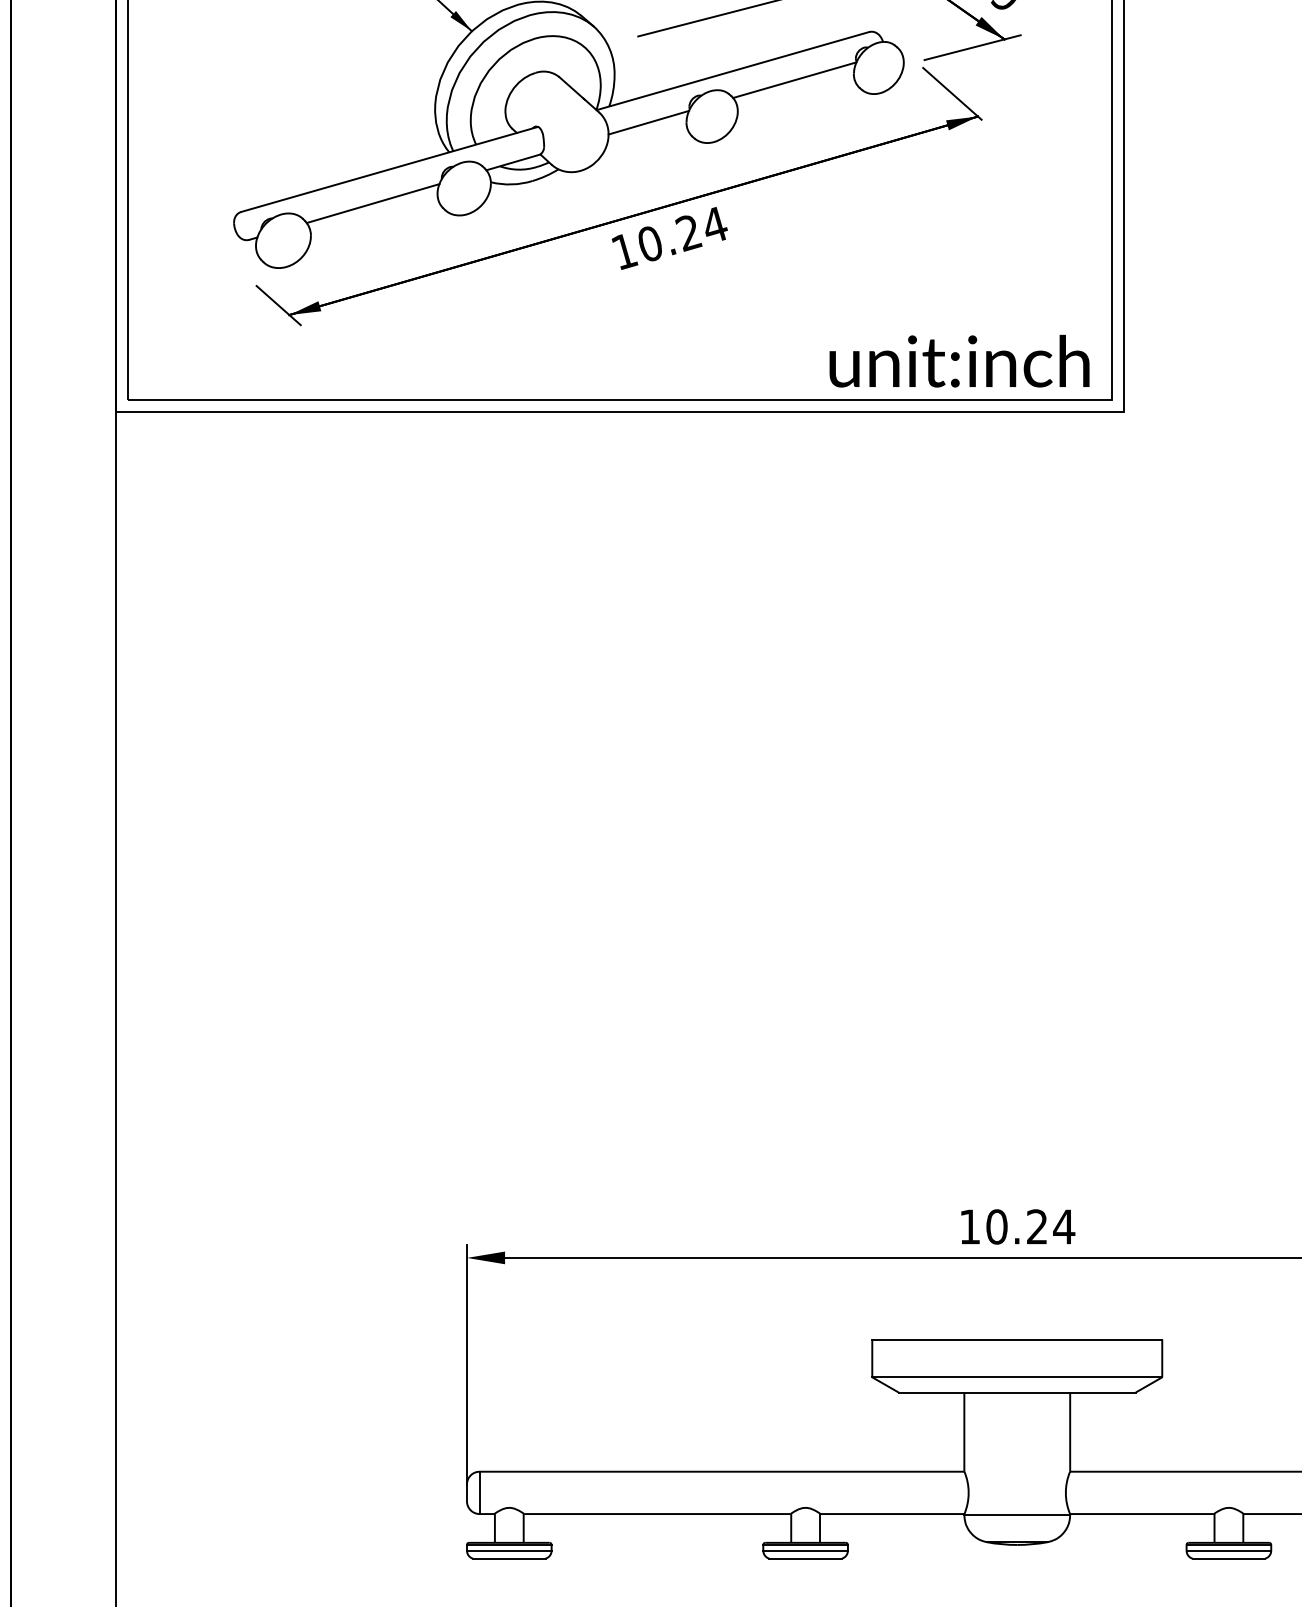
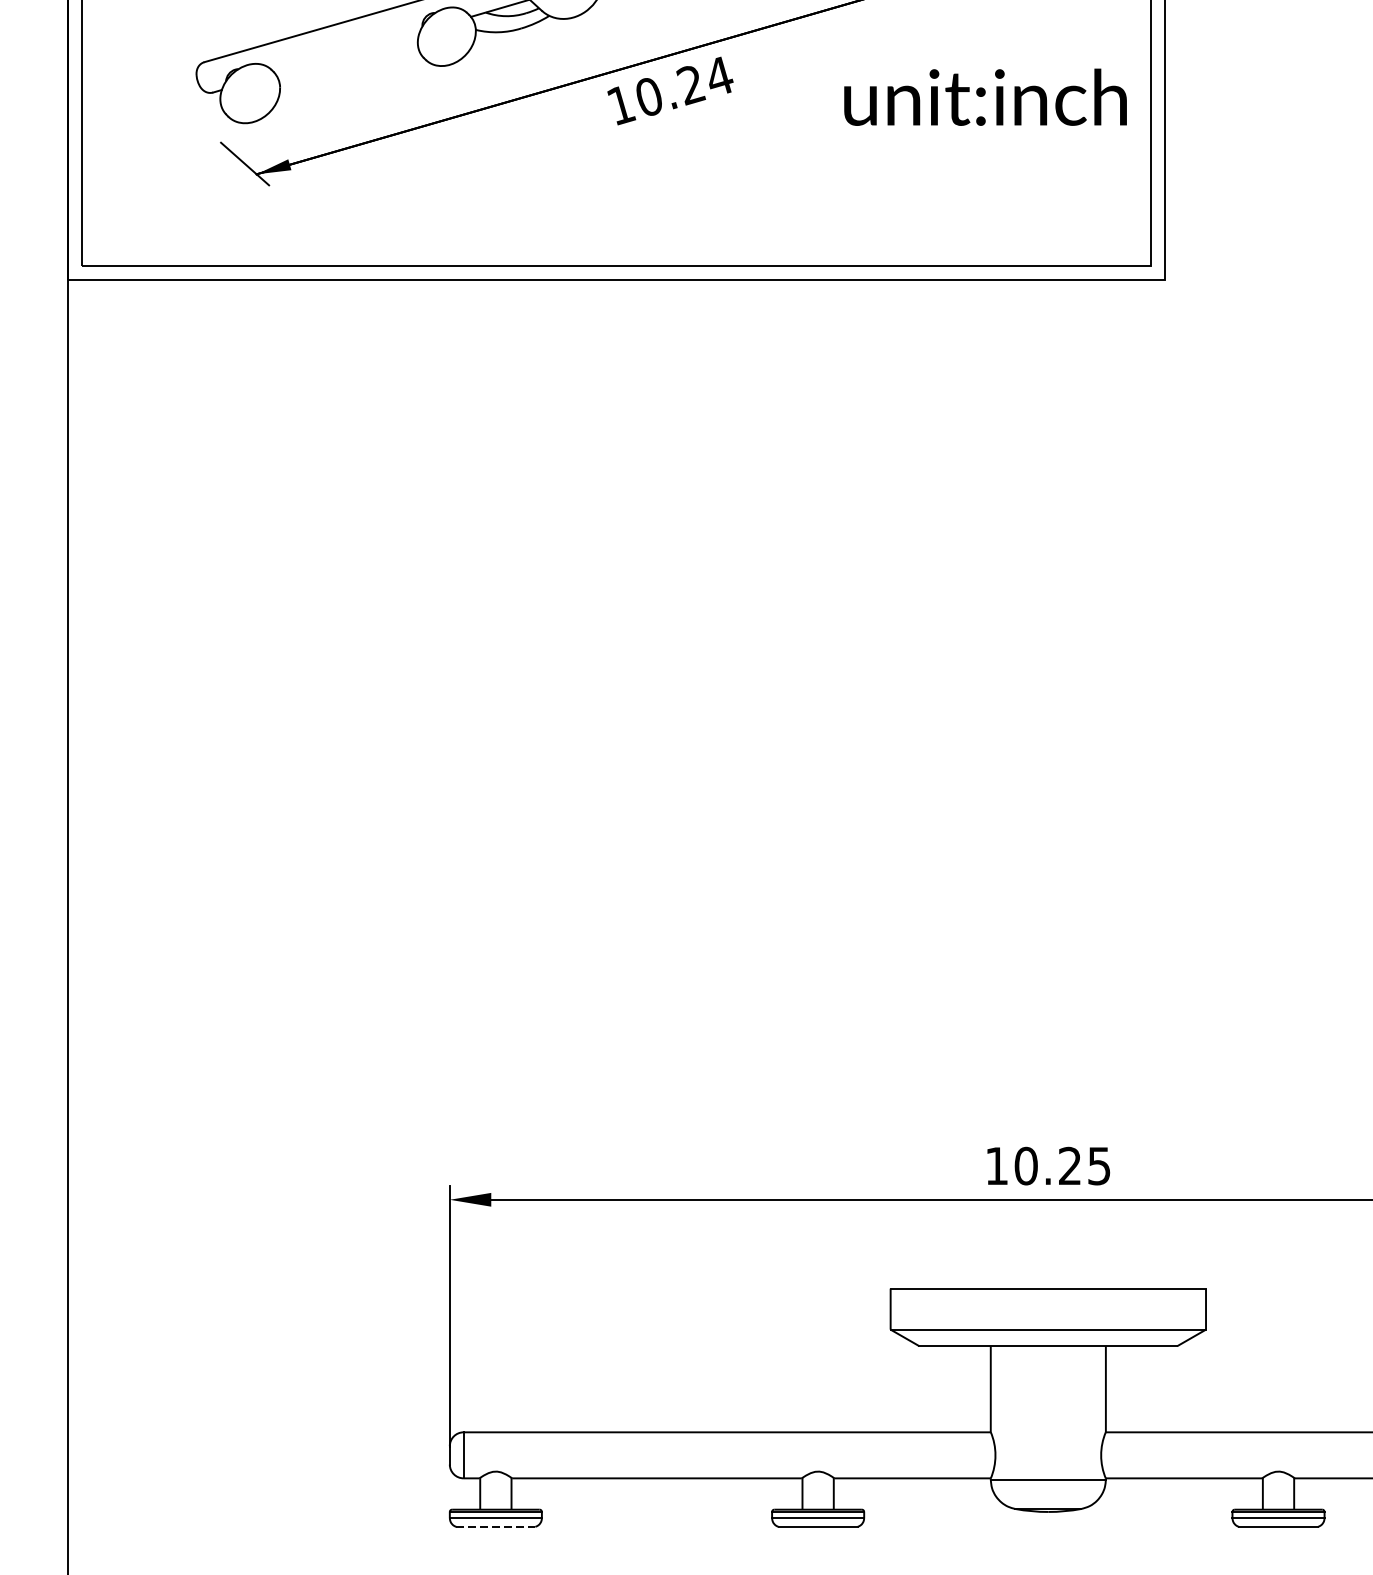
line: (372, 203) -> (347, 53), removed
text: (959, 360) -> (985, 96), moved
text: (1064, 1226) -> (1099, 1165), 10.24 -> 10.25
line: (509, 1558) -> (496, 1526), solid -> dashed

